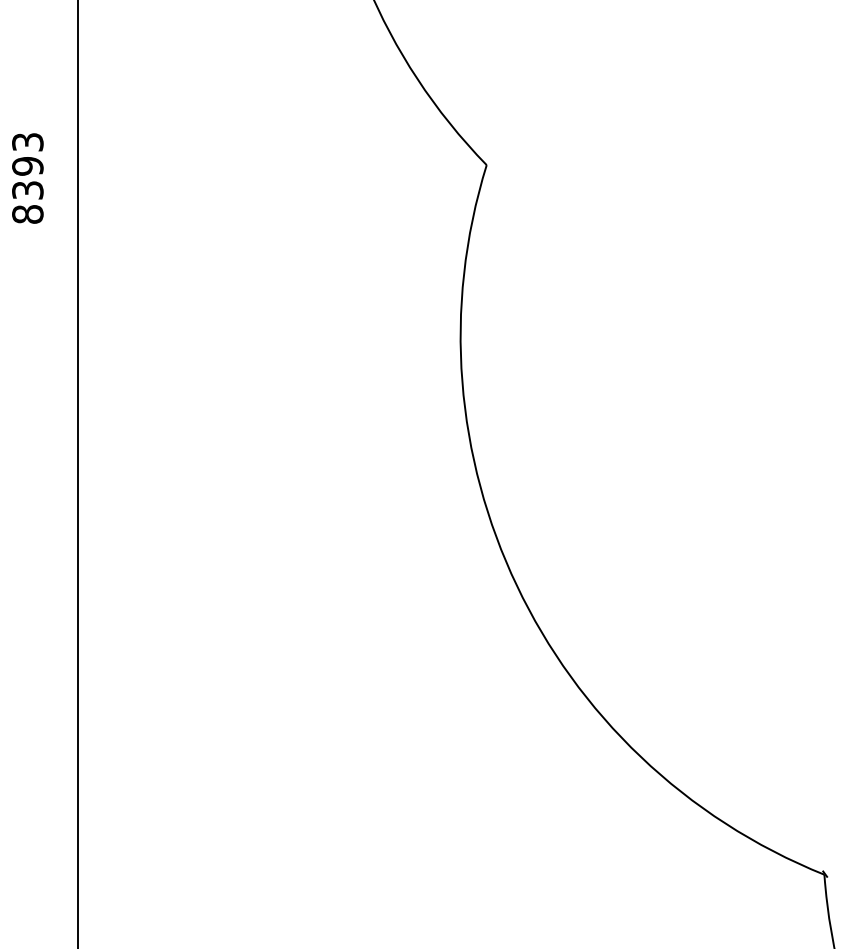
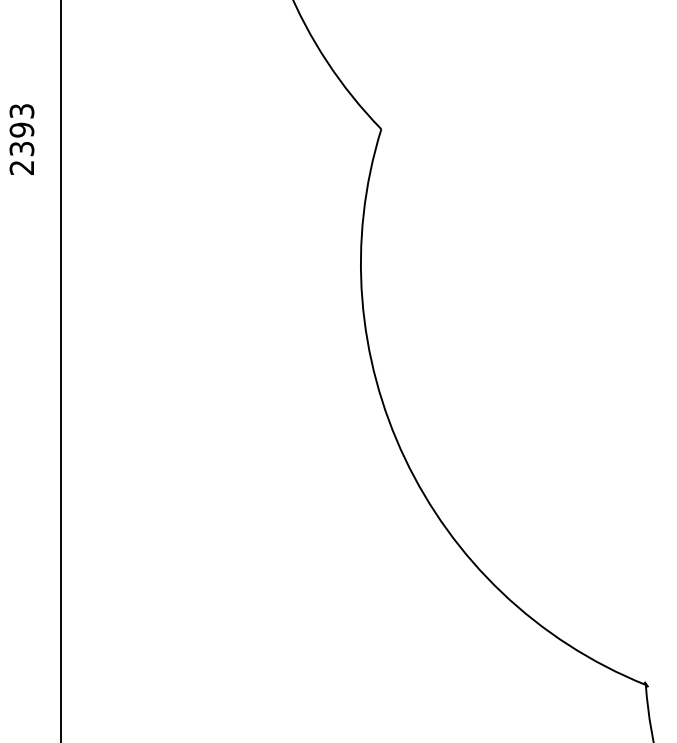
text: (27, 214) -> (21, 167), 8393 -> 2393

